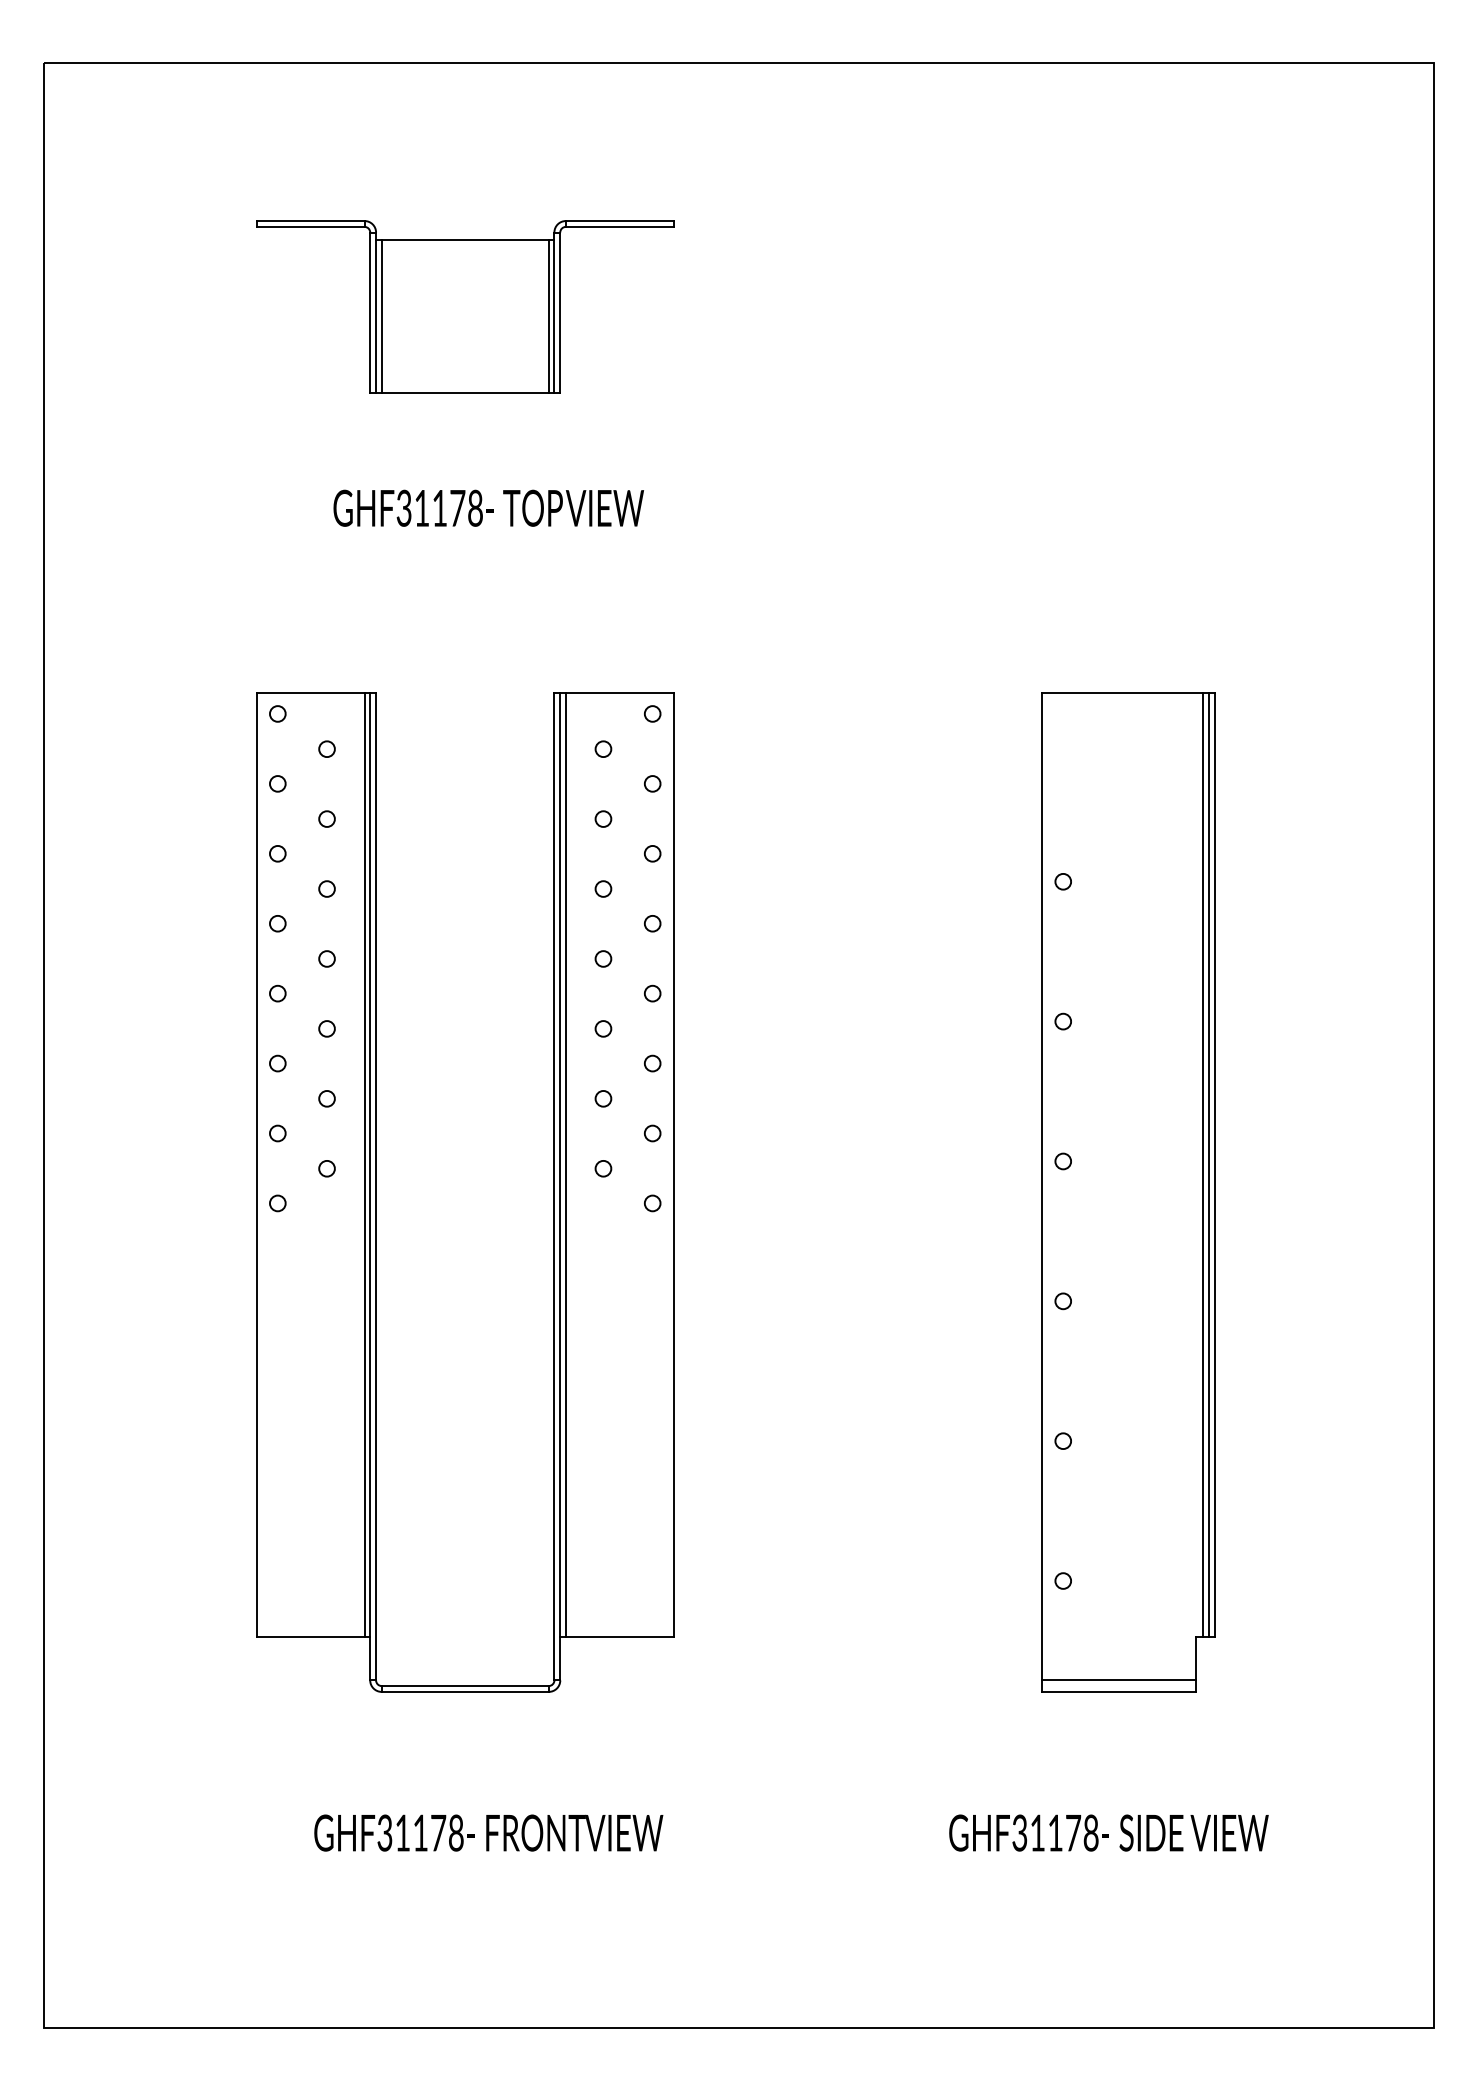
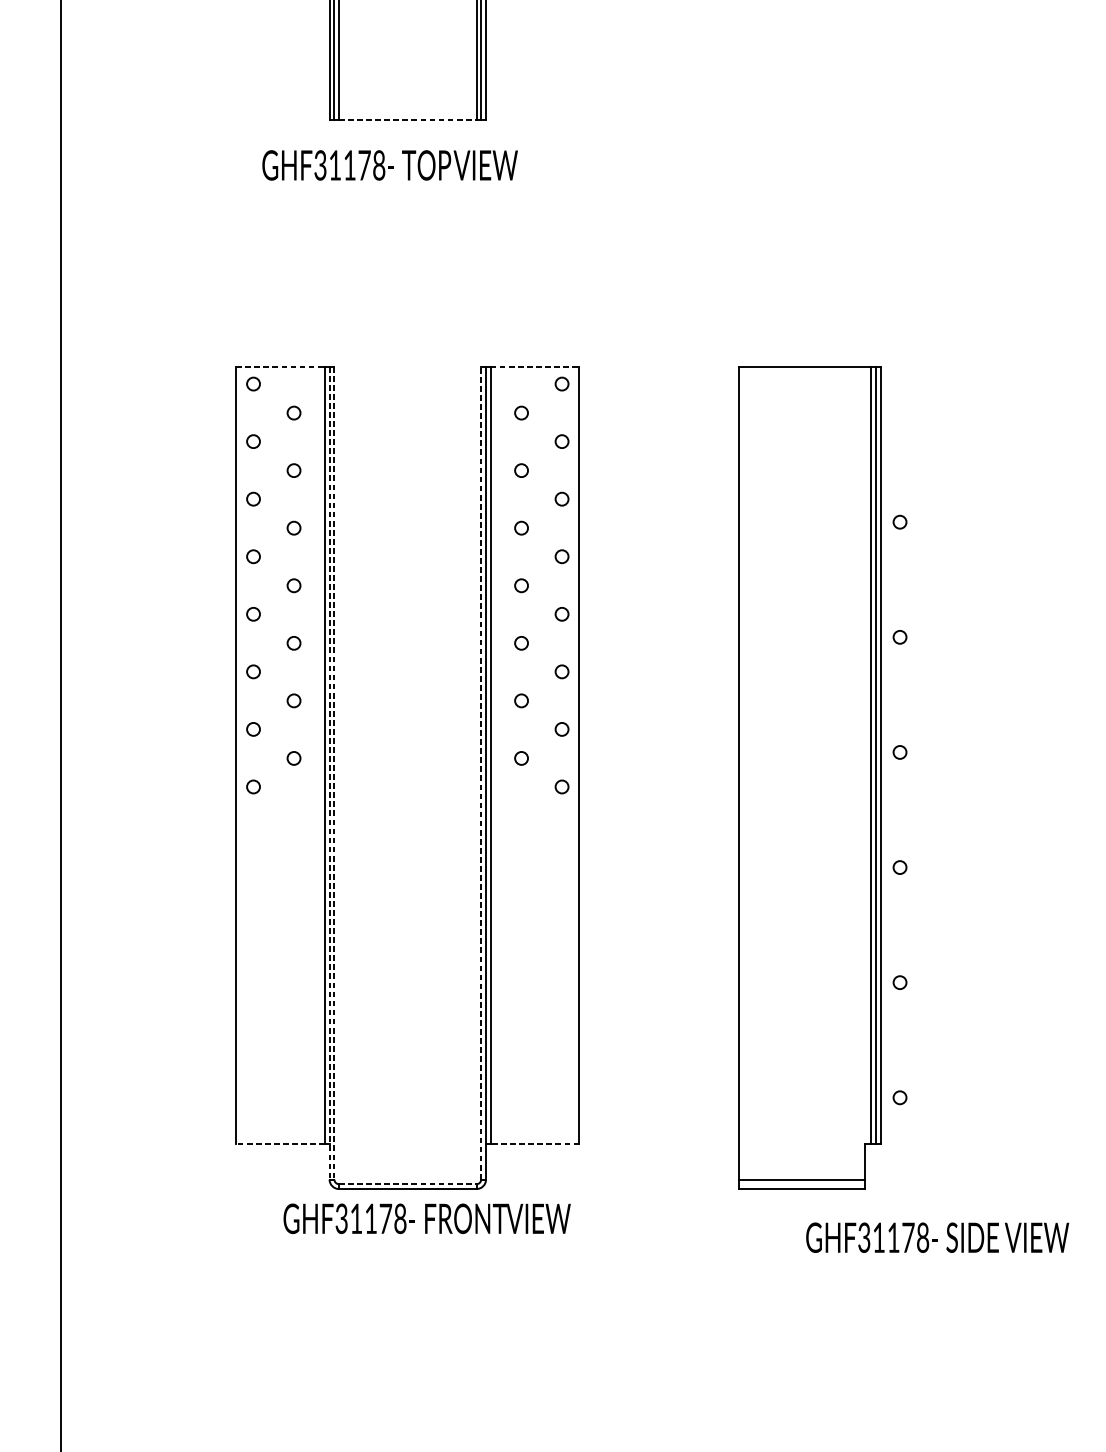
line: (465, 393) -> (408, 120), solid -> dashed
text: (488, 507) -> (389, 164), moved
line: (310, 692) -> (280, 366), solid -> dashed
line: (619, 692) -> (534, 366), solid -> dashed
line: (370, 1186) -> (329, 773), solid -> dashed
line: (376, 1186) -> (334, 773), solid -> dashed
line: (554, 1186) -> (481, 773), solid -> dashed
part: (1128, 1192) -> (809, 777), moved
line: (310, 1636) -> (280, 1143), solid -> dashed
line: (619, 1636) -> (534, 1143), solid -> dashed
line: (465, 1686) -> (408, 1184), solid -> dashed
text: (488, 1832) -> (426, 1218), moved
text: (1108, 1832) -> (937, 1237), moved

